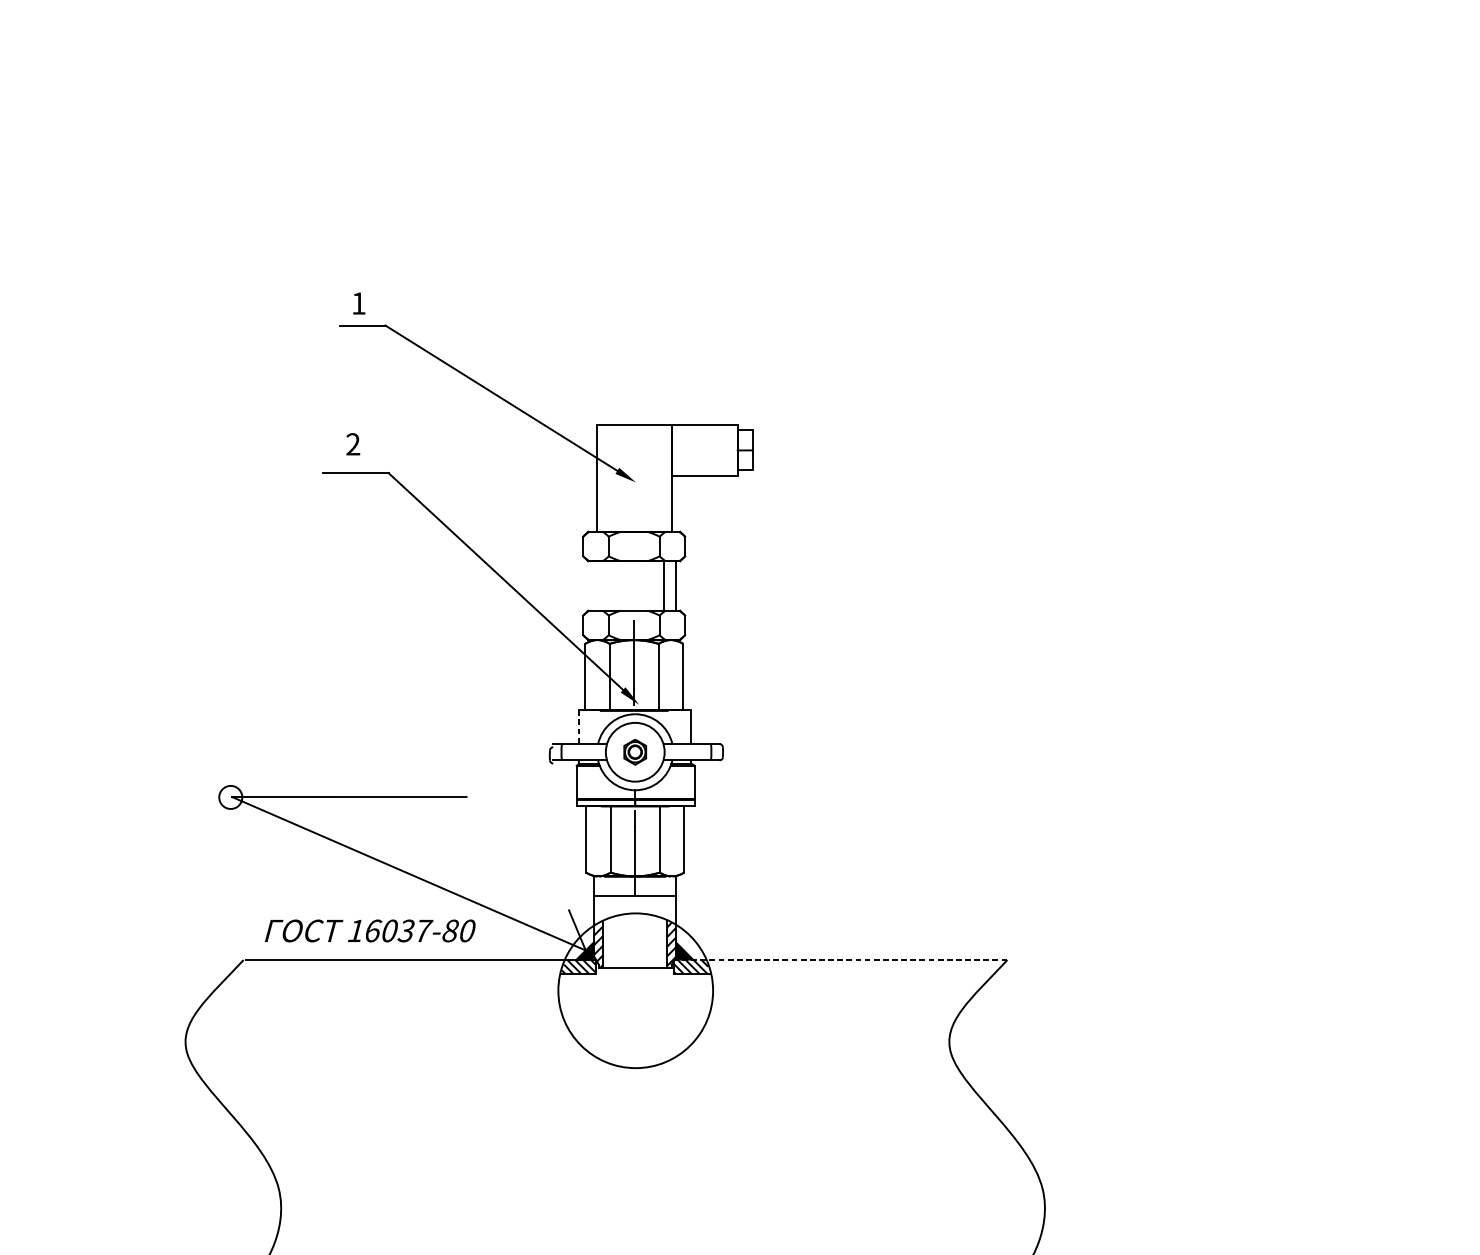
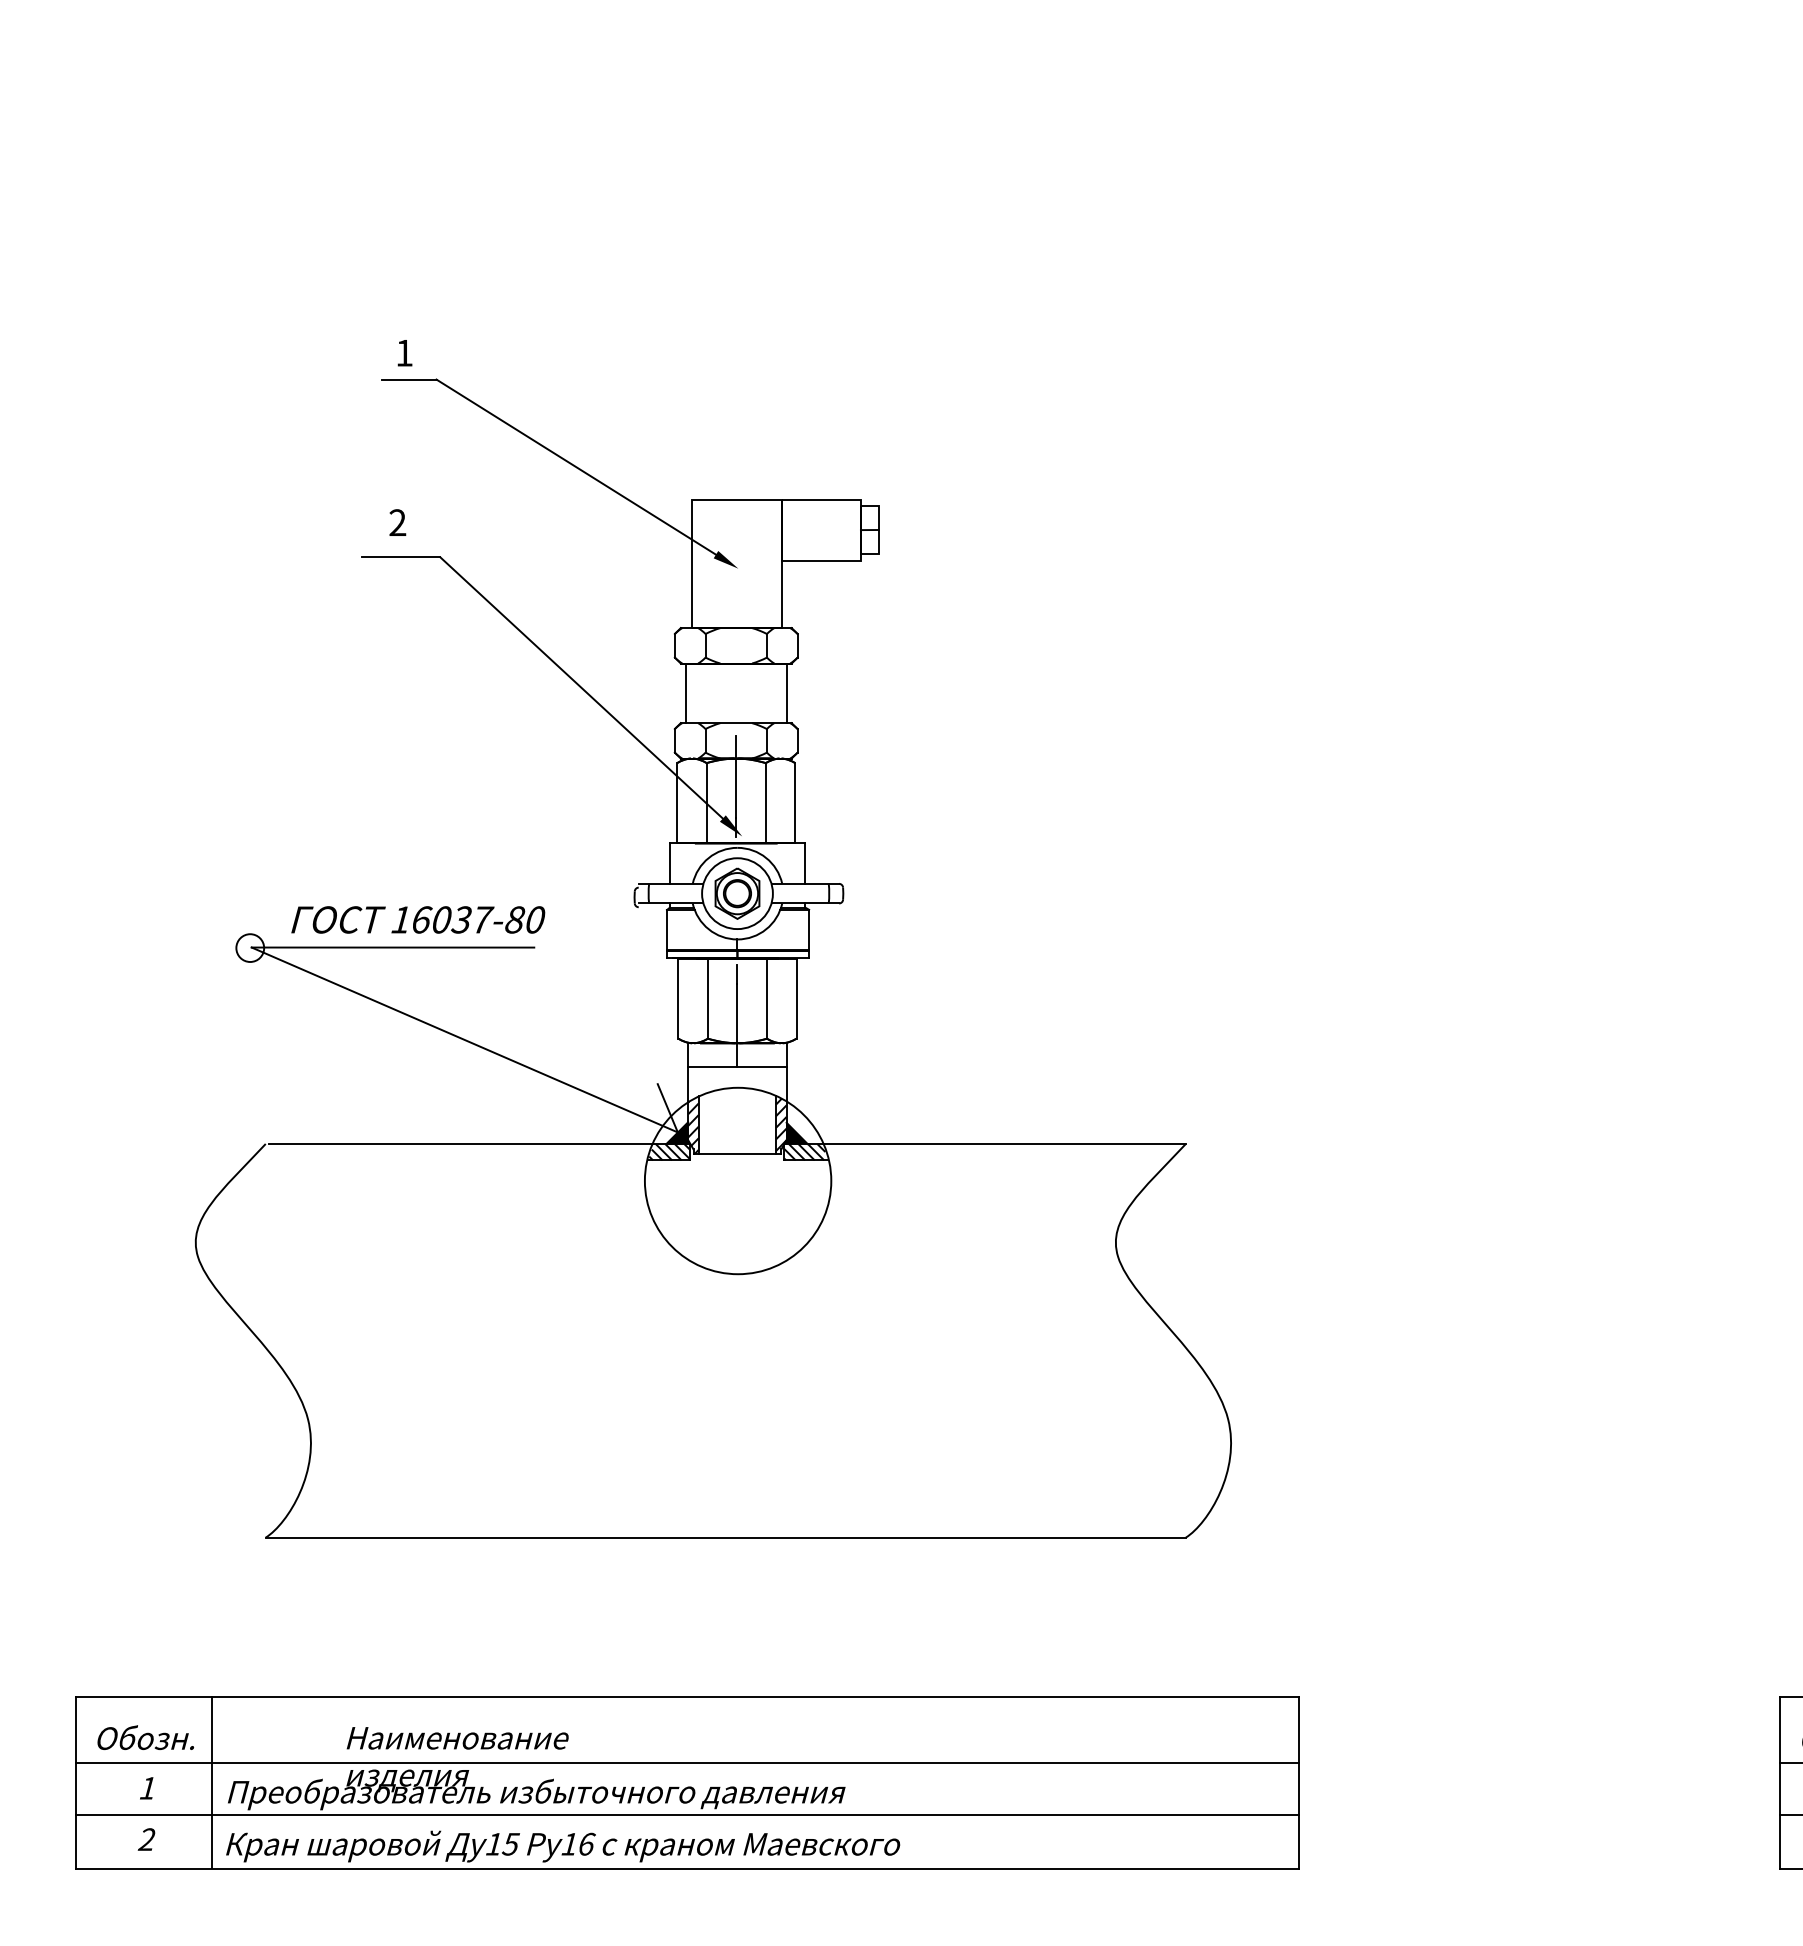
line: (663, 586) -> (685, 693), moved
line: (578, 728) -> (669, 864), dashed -> solid
part: (635, 752) -> (737, 893), size x1.67
text: (370, 930) -> (418, 919), moved
line: (841, 959) -> (985, 1143), dashed -> solid

